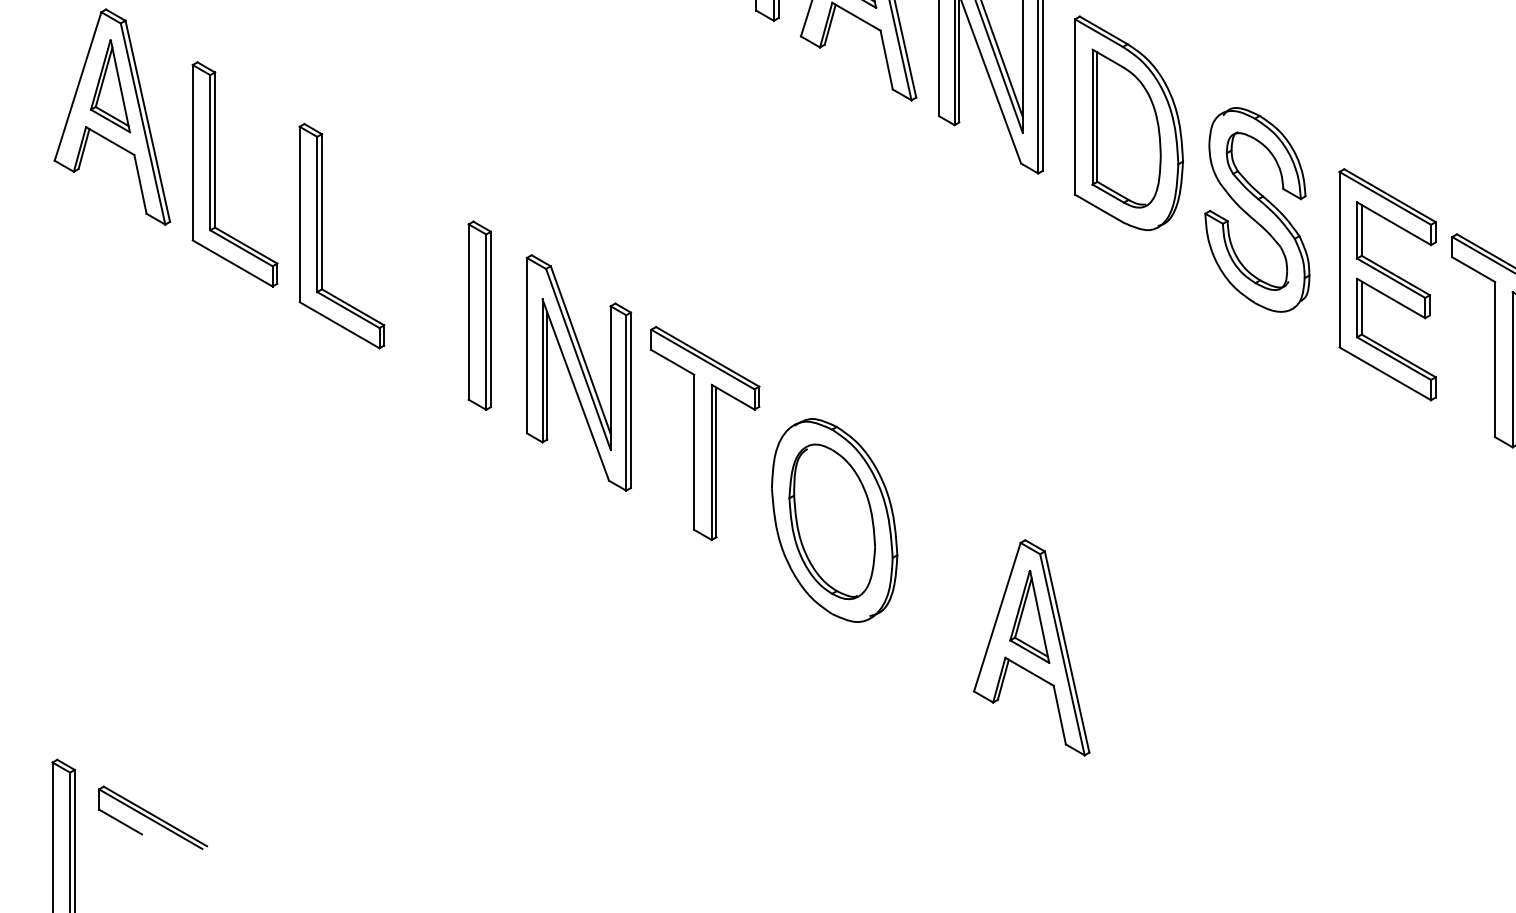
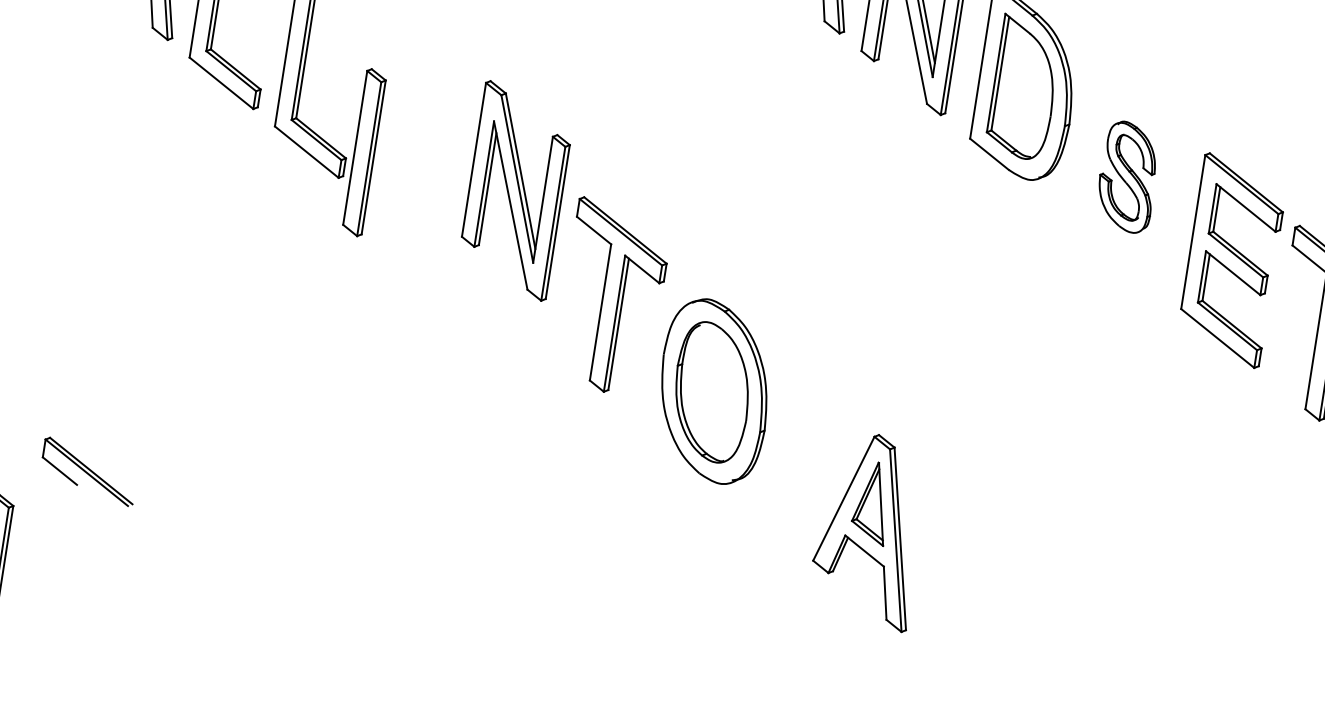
part: (1257, 209) -> (1128, 176), size x0.6
part: (479, 315) -> (364, 152), moved
part: (578, 372) -> (515, 190), moved
part: (152, 817) -> (88, 471), moved

